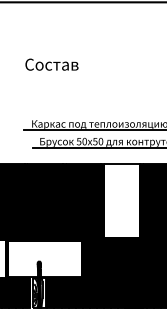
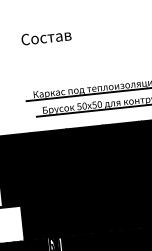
fill: (121, 201) -> (124, 158), added
fill: (45, 258) -> (59, 219), added

